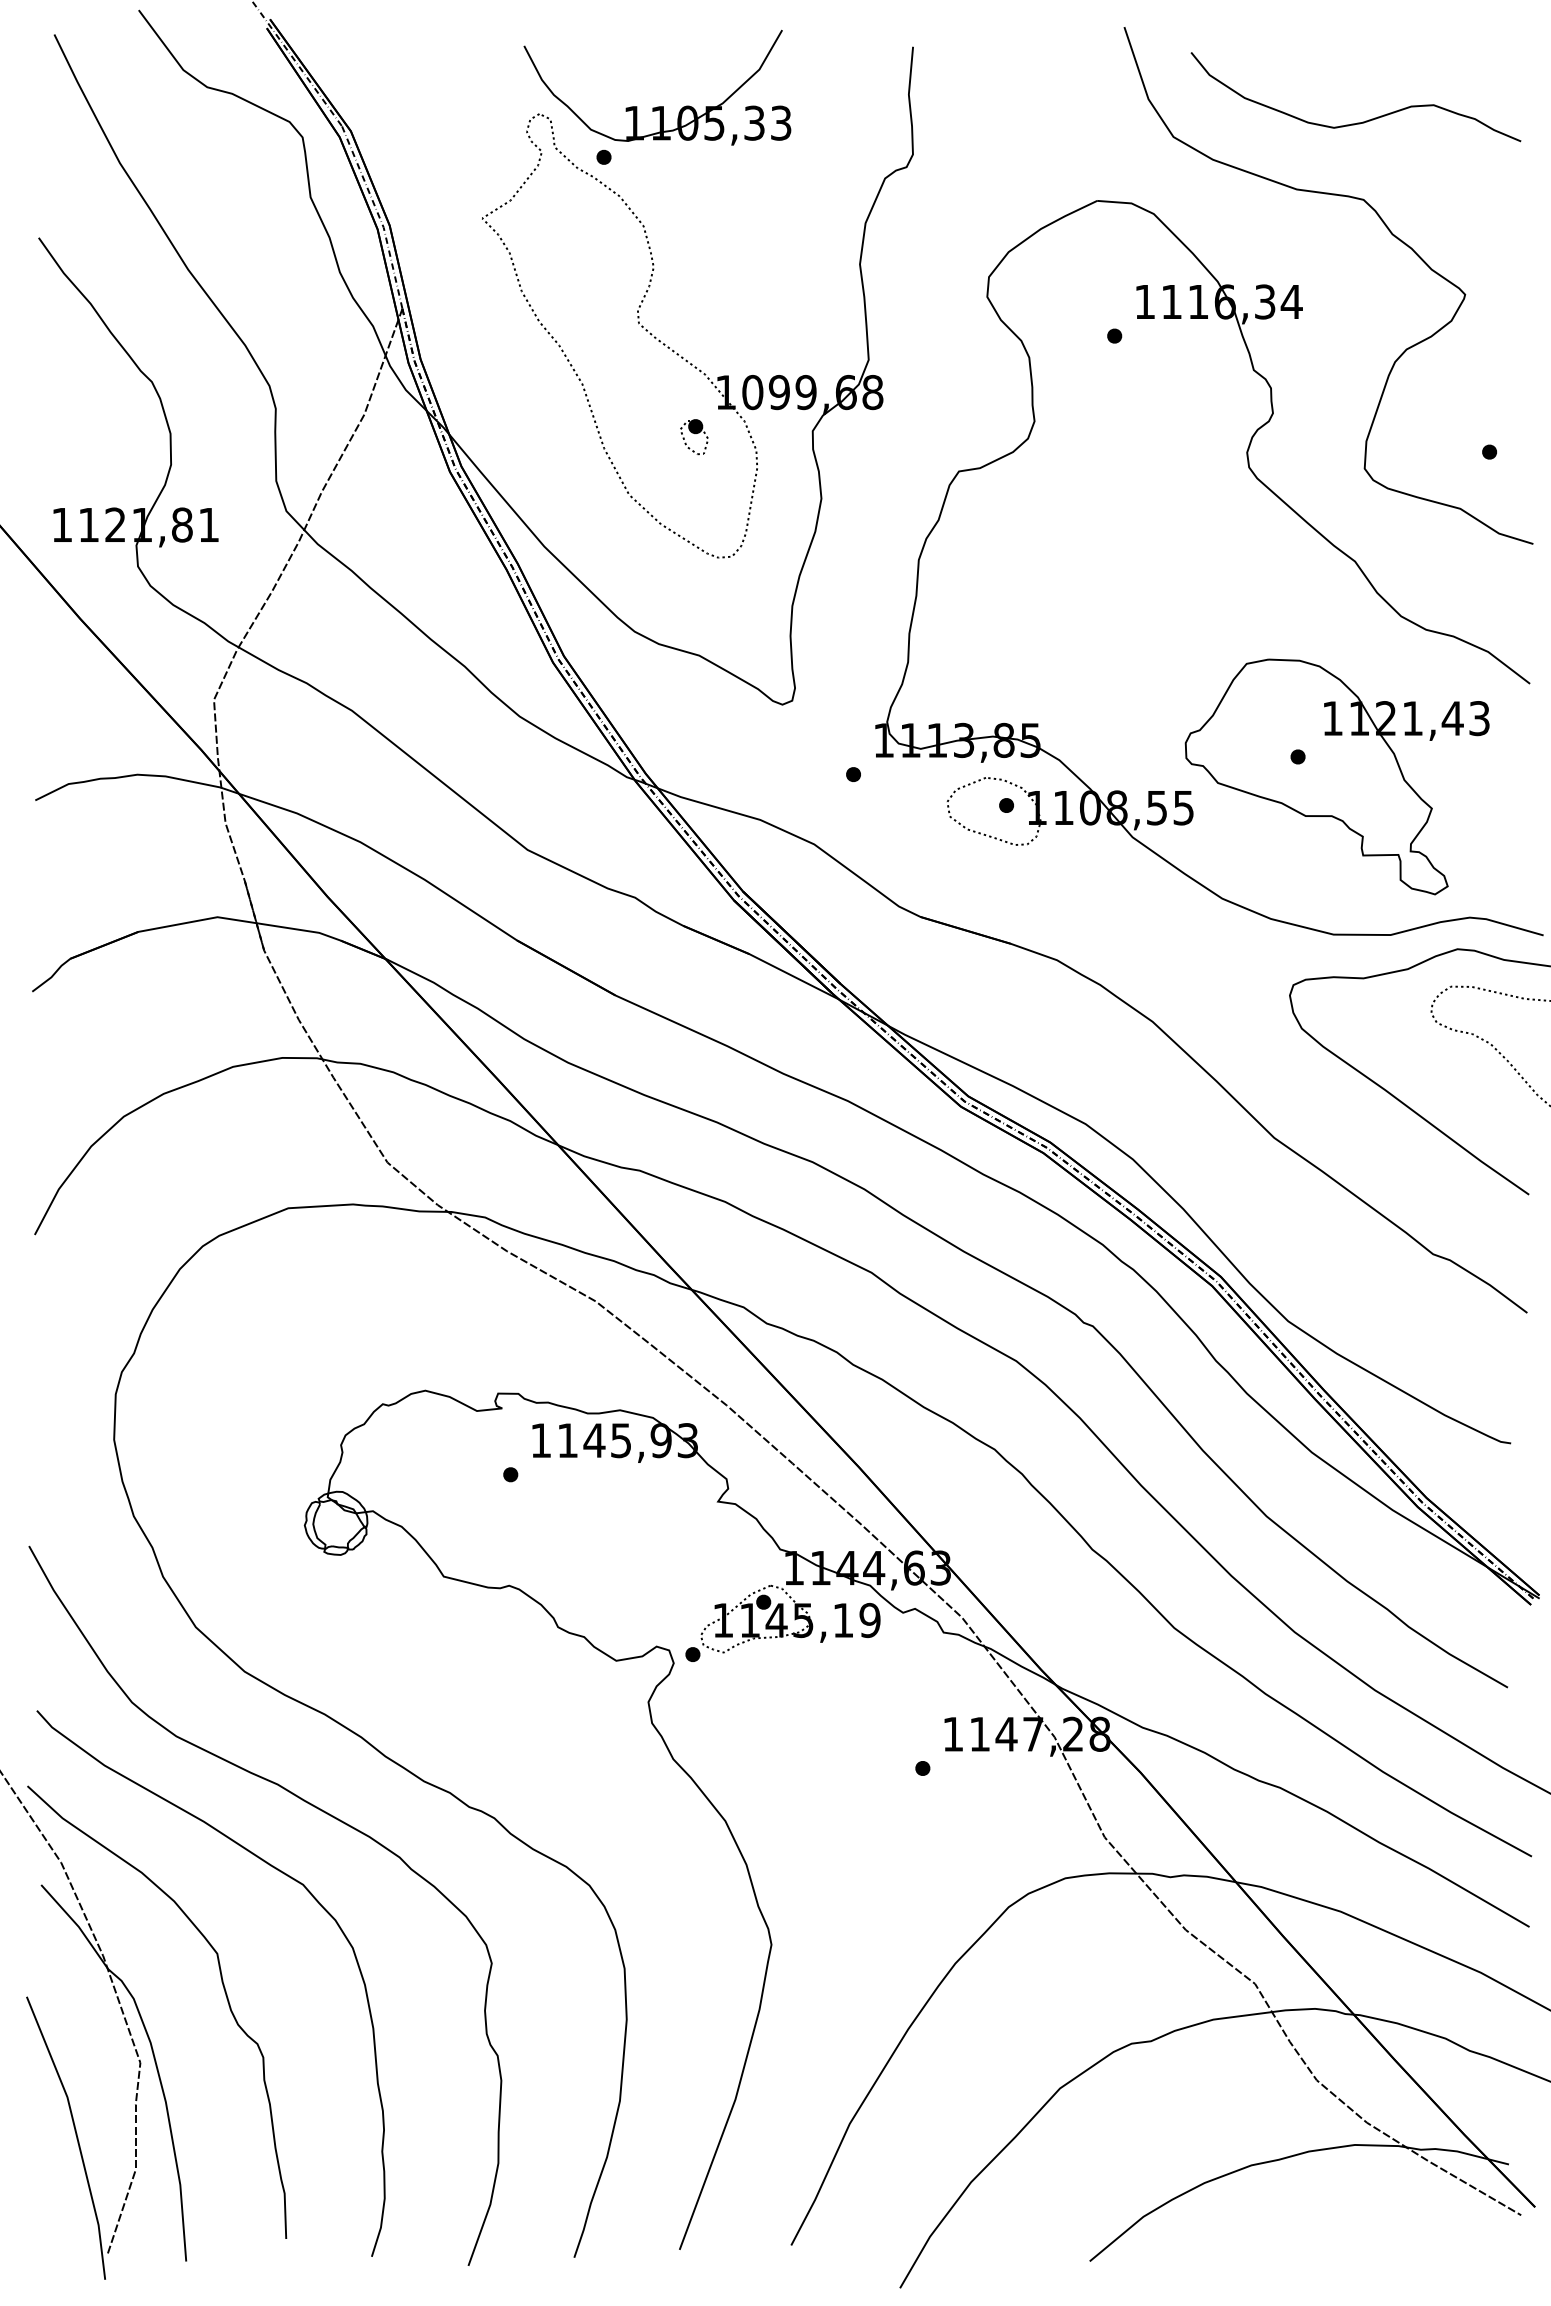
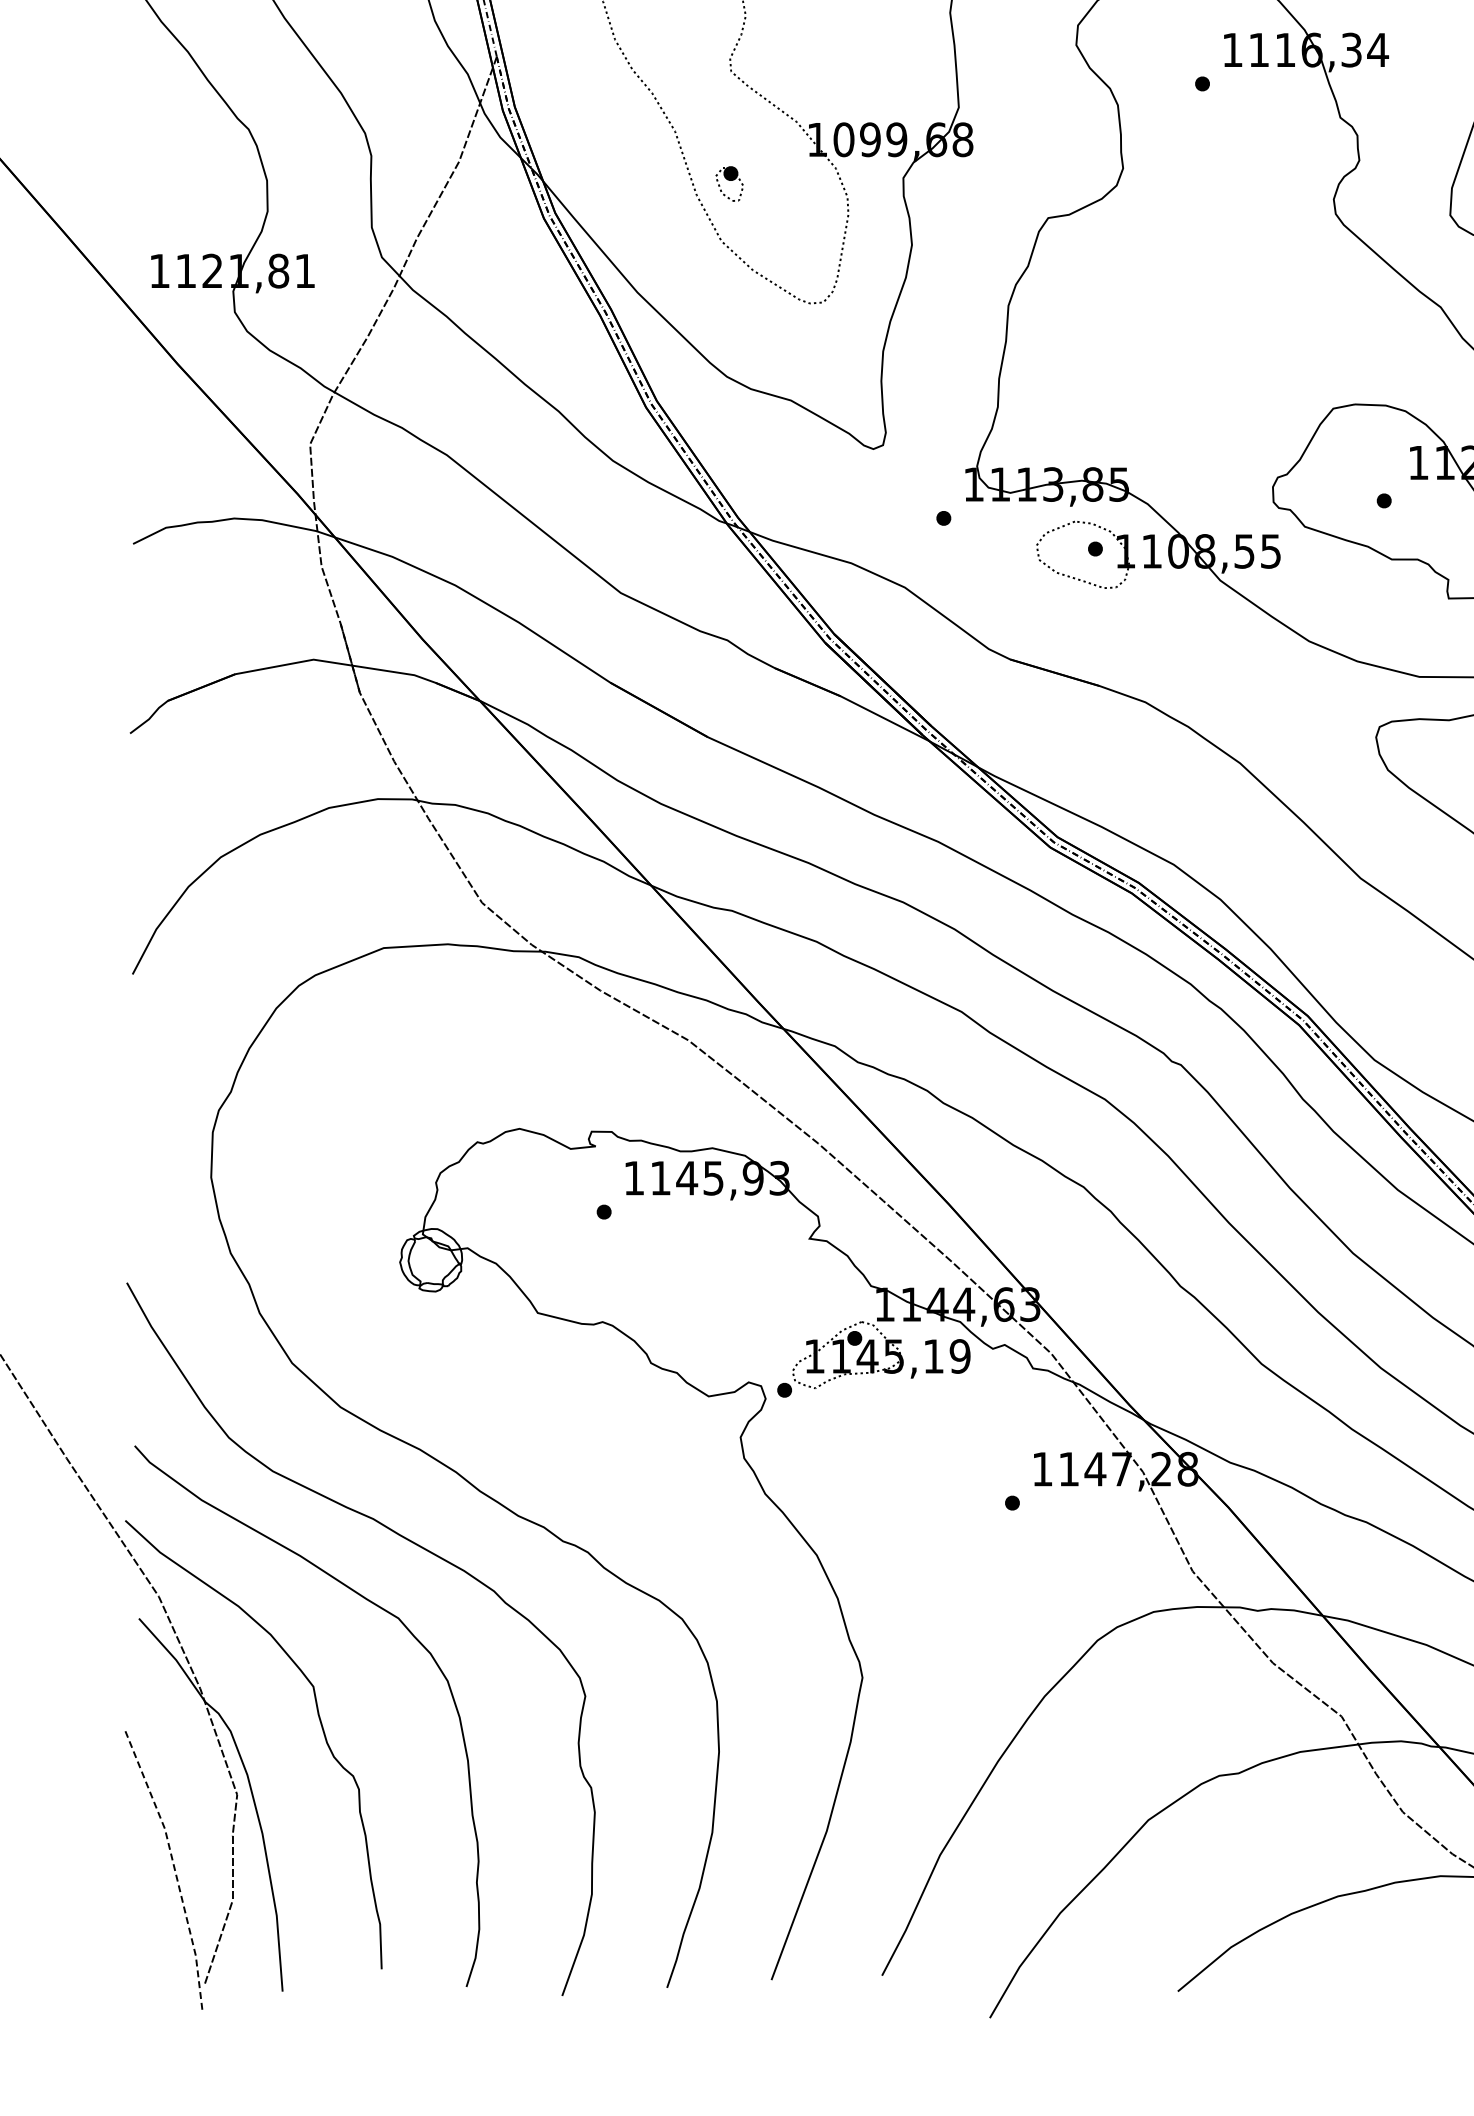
part: (694, 437) -> (729, 184), moved
line: (76, 2135) -> (173, 1866), solid -> dashed

